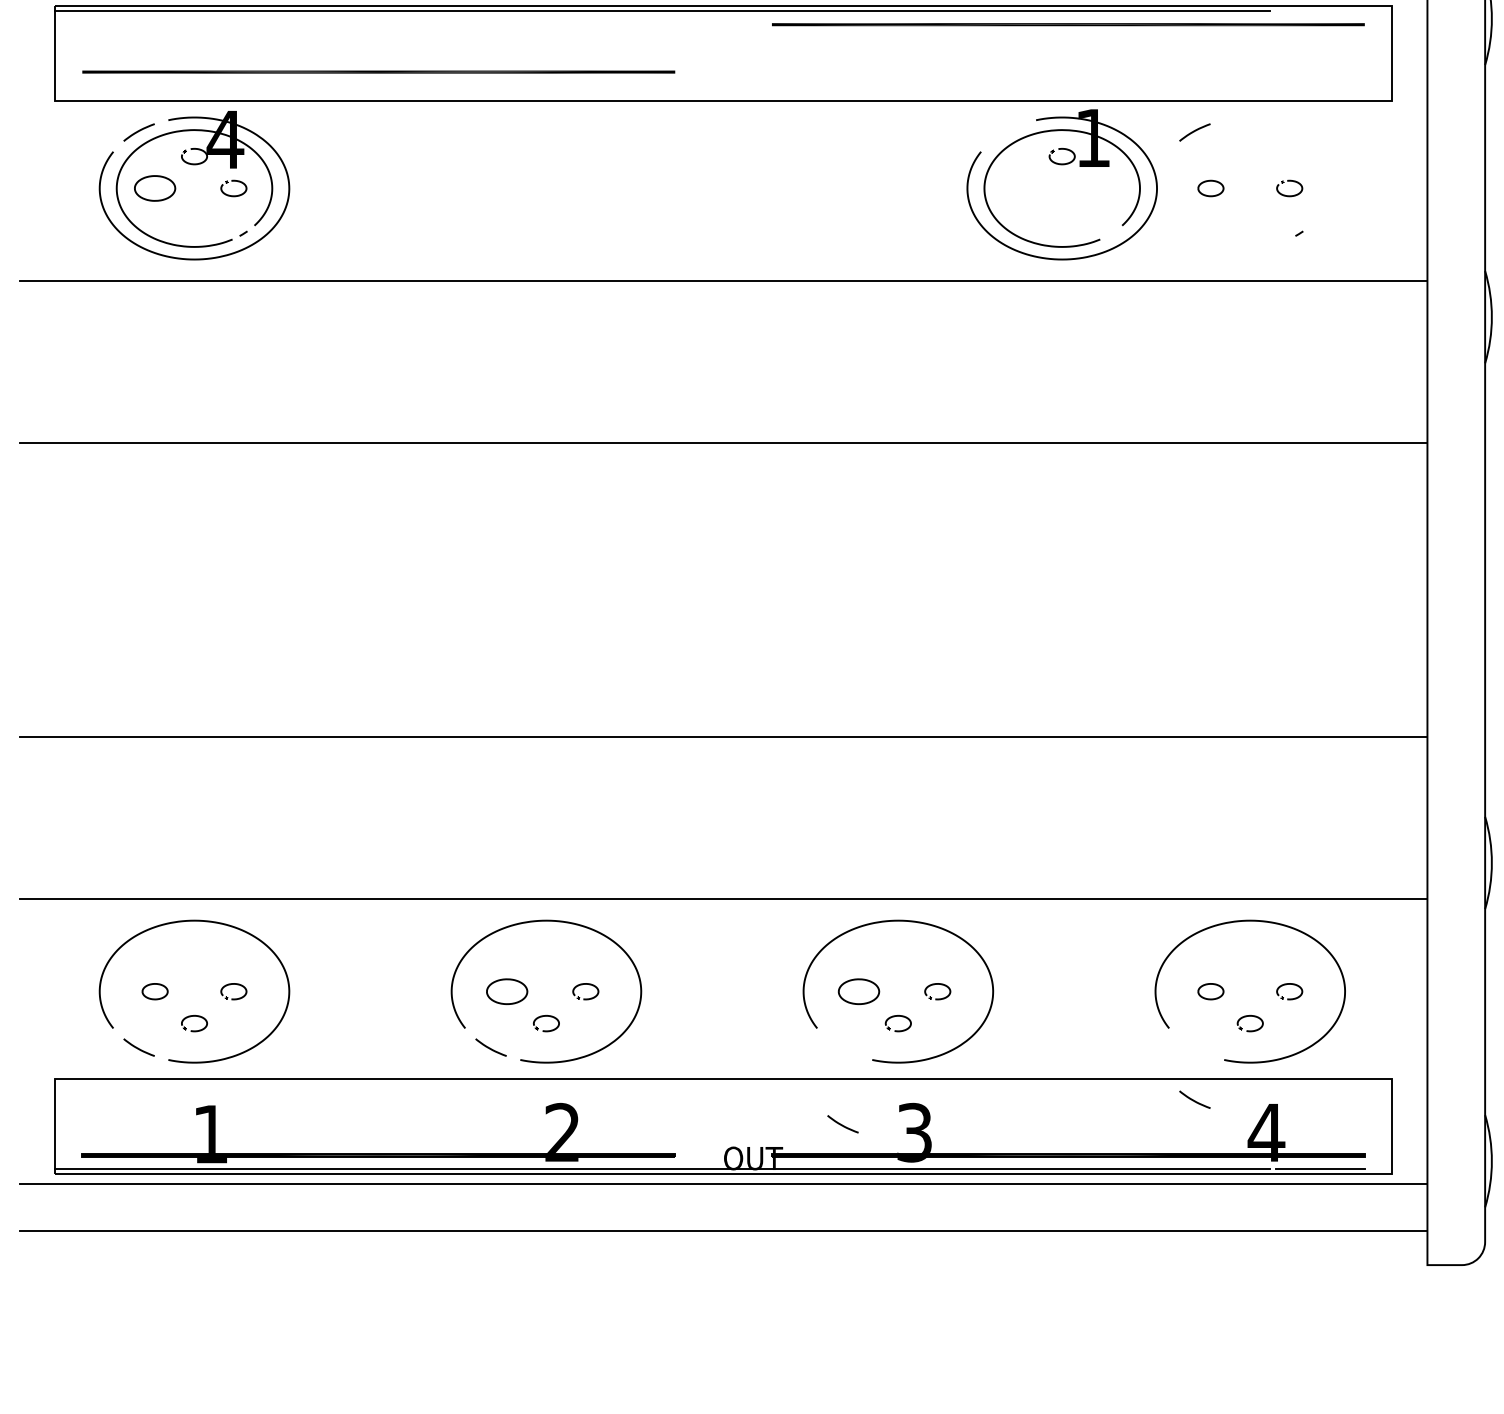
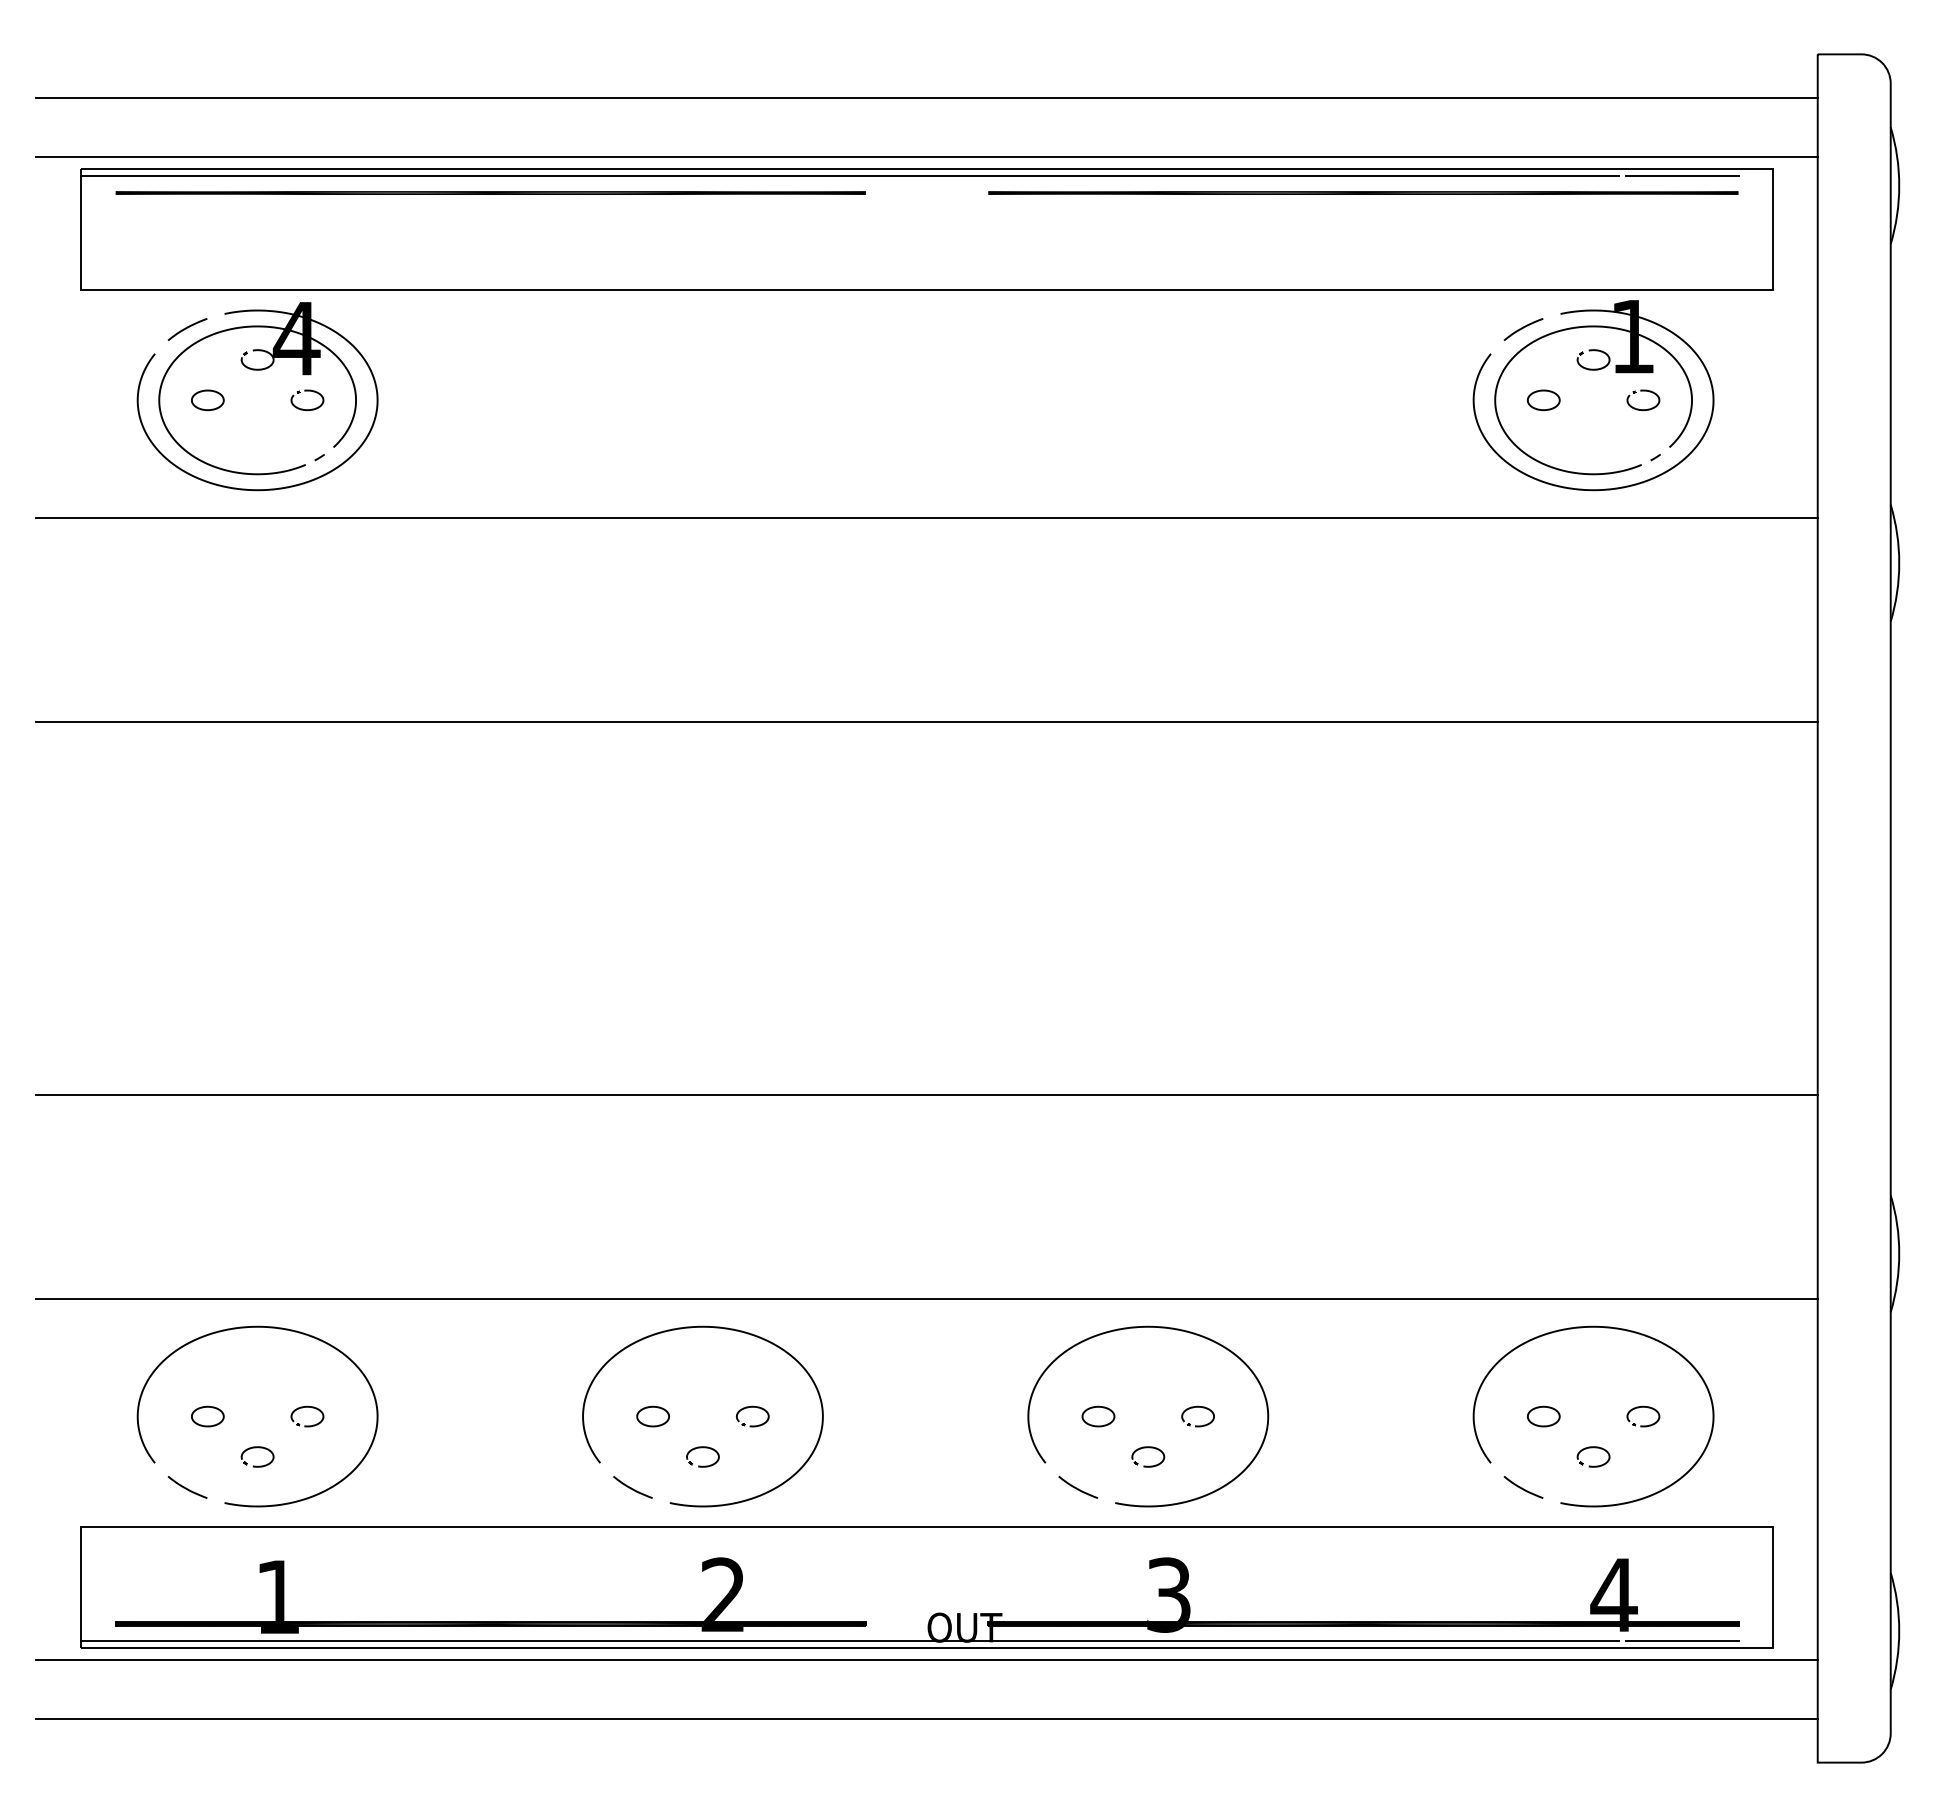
line: (1320, 10) -> (1682, 175), added
line: (378, 71) -> (490, 192), moved
part: (1062, 164) -> (1593, 370), moved
part: (154, 188) -> (207, 400), size x0.62
part: (506, 991) -> (652, 1416), size x0.62
part: (859, 991) -> (1098, 1416), size x0.62
curve: (1194, 1099) -> (1522, 1487), moved
curve: (843, 1125) -> (1078, 1488), moved

